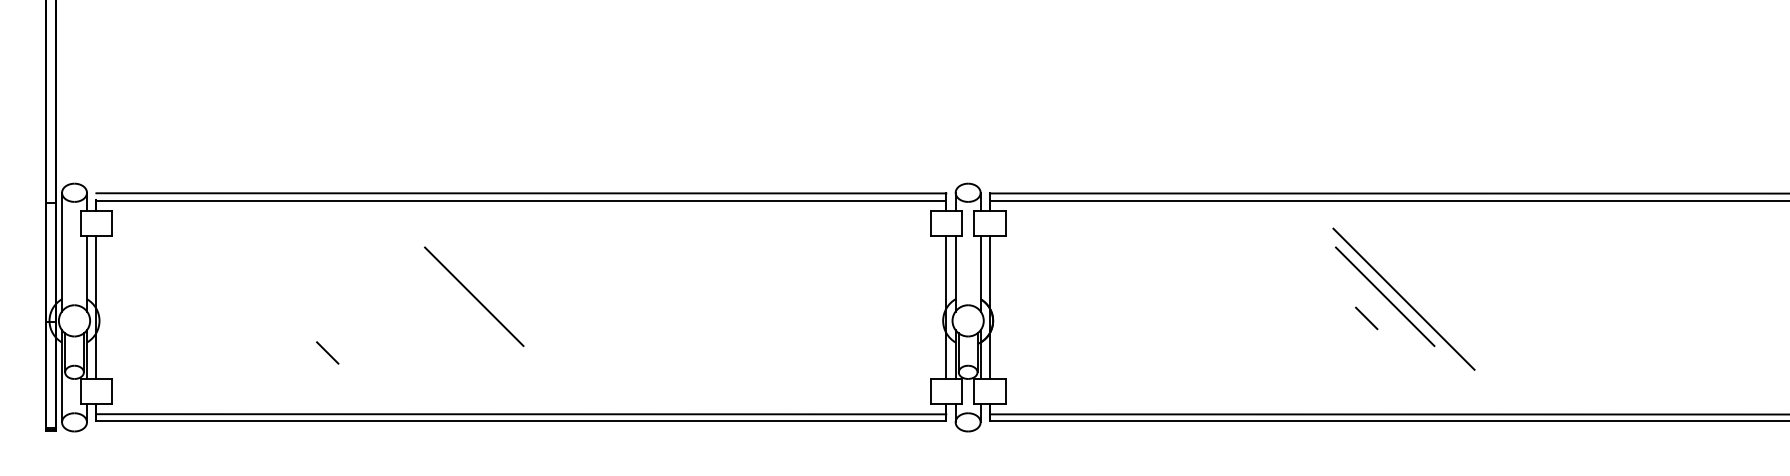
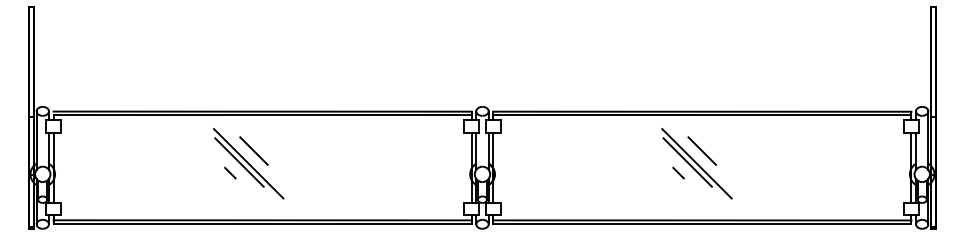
line: (502, 272) -> (253, 150), added
line: (1413, 272) -> (701, 150), added
line: (492, 298) -> (248, 163), added
line: (327, 351) -> (230, 172), moved

